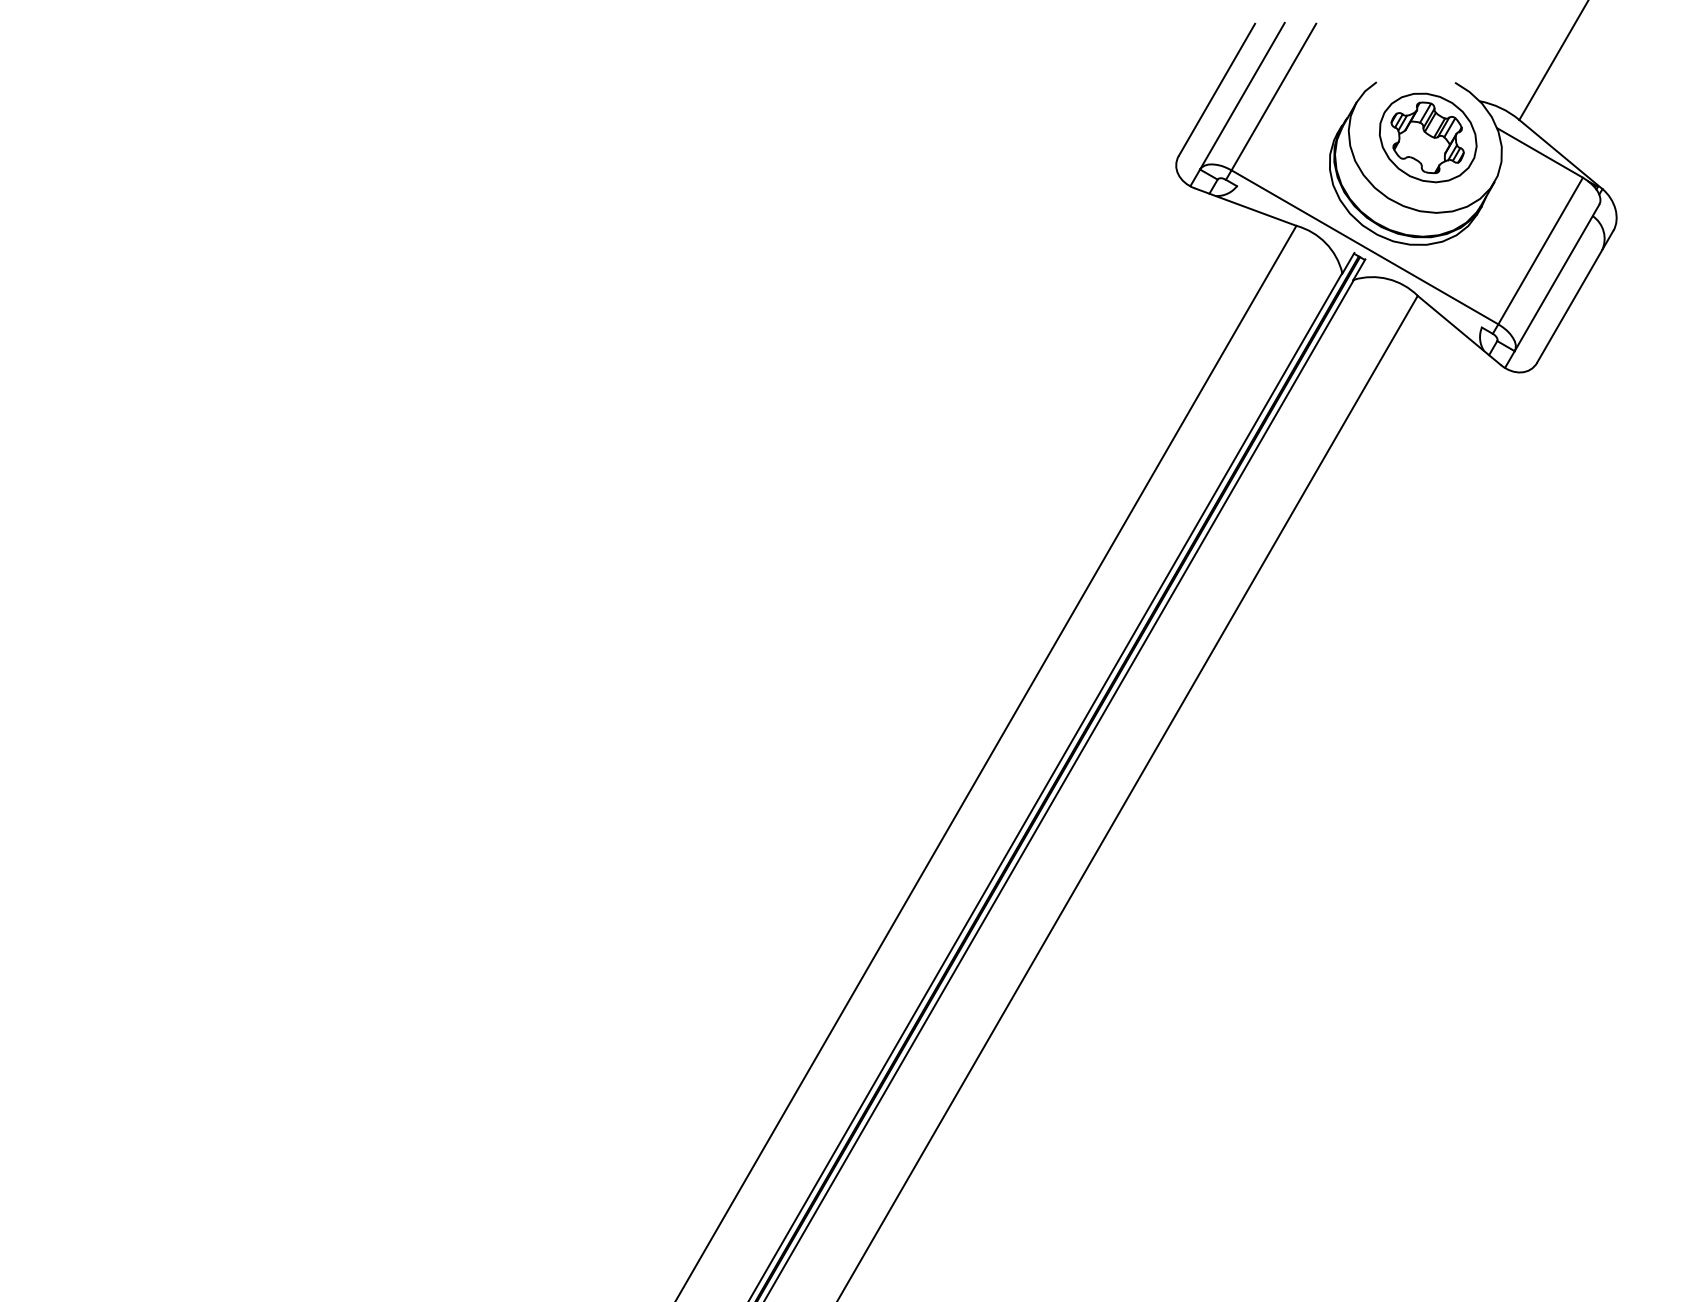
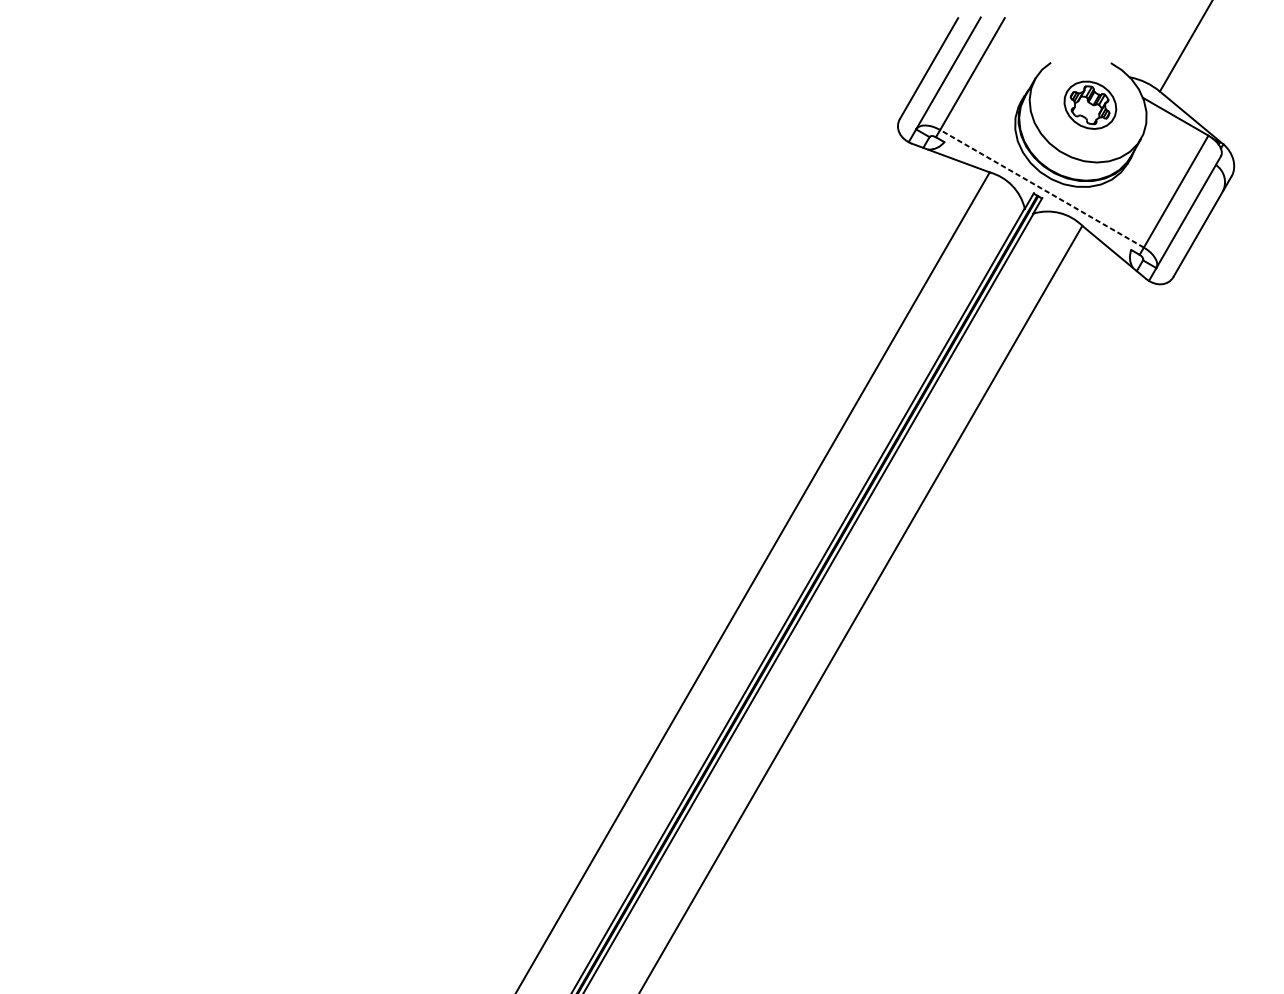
part: (1428, 137) -> (1090, 104), size x0.7
line: (1364, 247) -> (1041, 188), solid -> dashed

